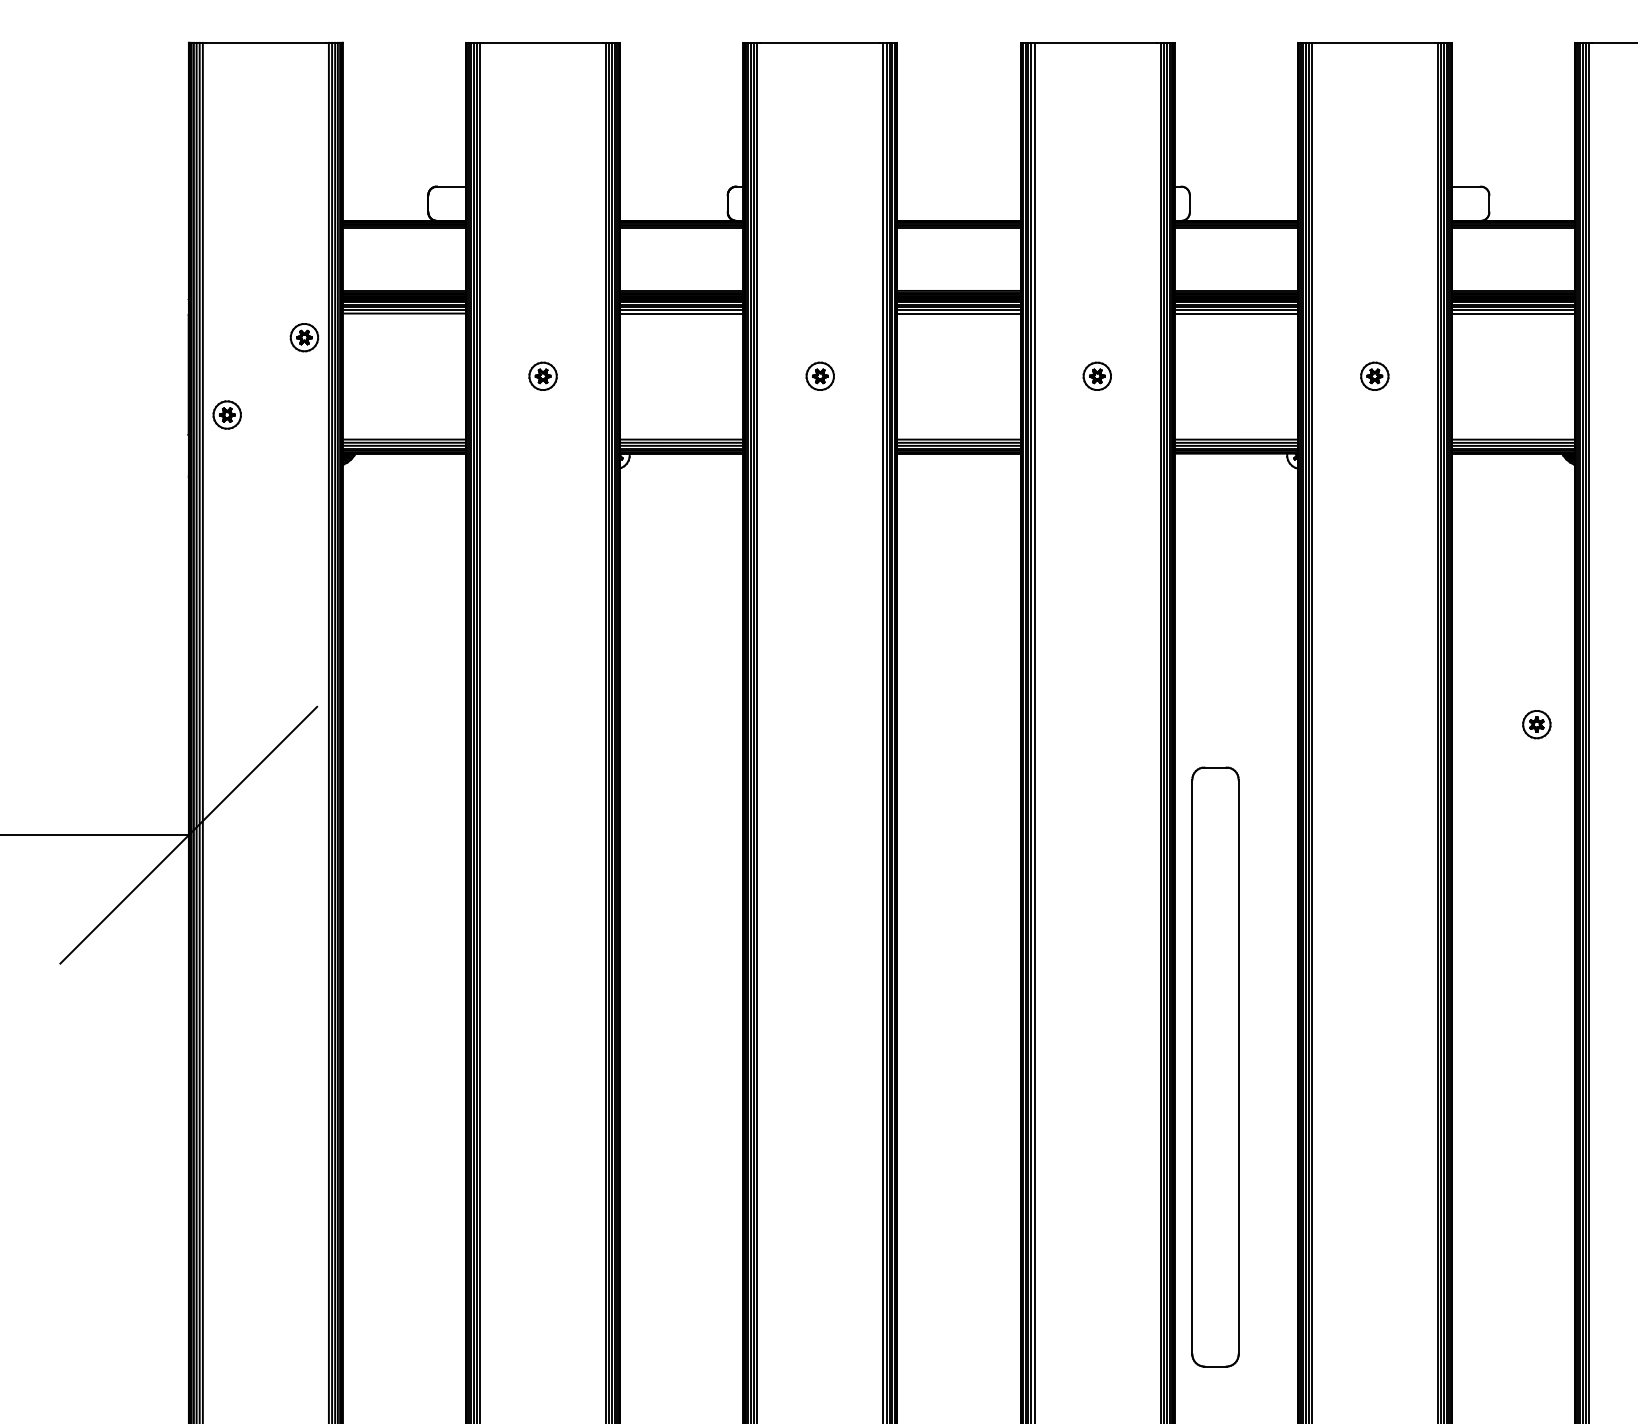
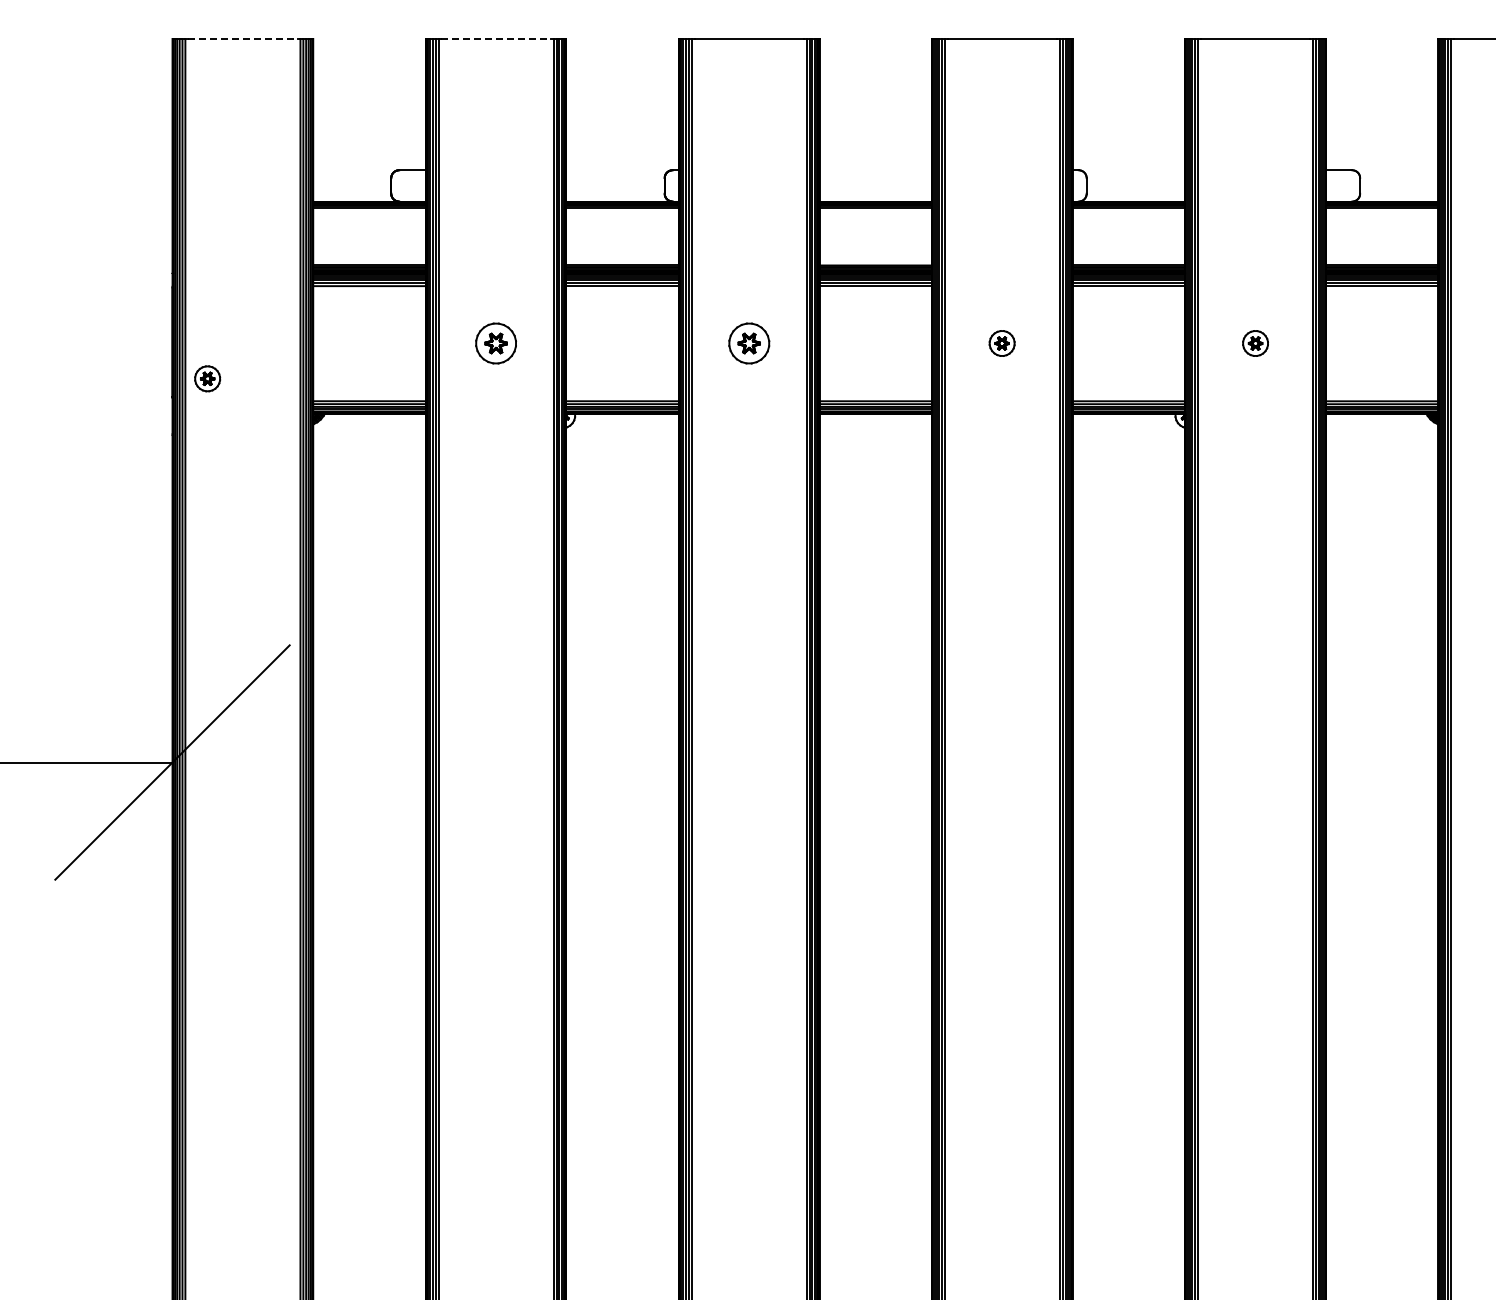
line: (265, 42) -> (242, 38), solid -> dashed
line: (543, 42) -> (496, 38), solid -> dashed
part: (303, 336) -> (277, 307), removed
part: (542, 376) -> (495, 343), size x1.6
part: (819, 376) -> (748, 343), size x1.6
part: (1536, 724) -> (1403, 661), removed
part: (1215, 1066) -> (1110, 973), removed

